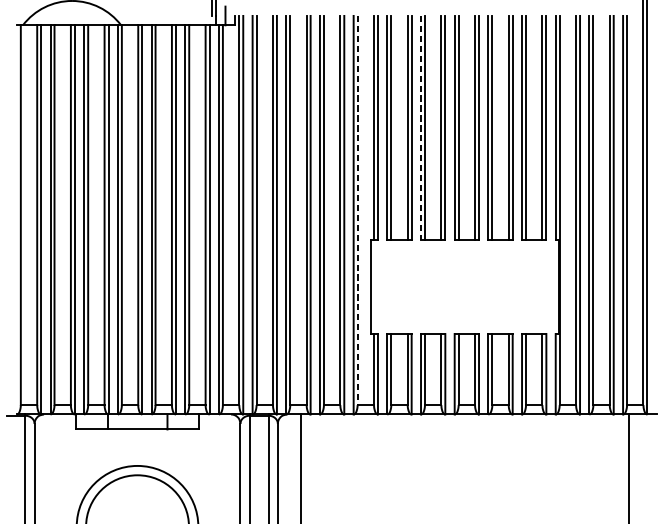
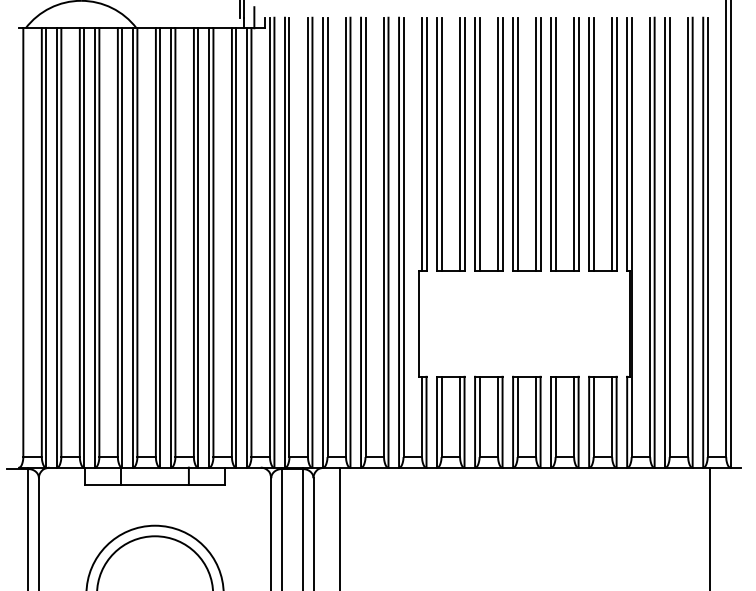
line: (421, 128) -> (475, 144), dashed -> solid
line: (357, 210) -> (403, 237), dashed -> solid

